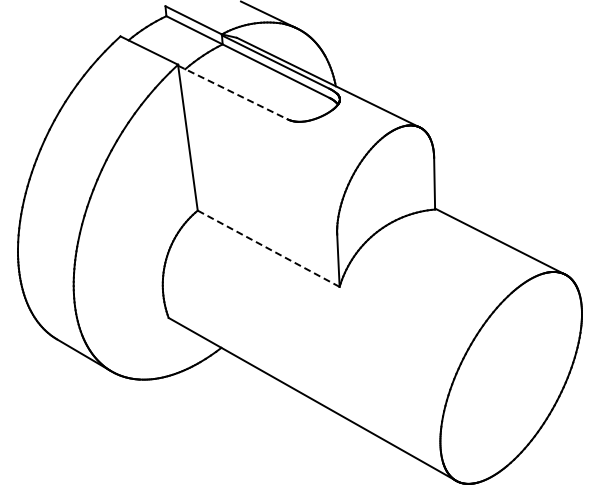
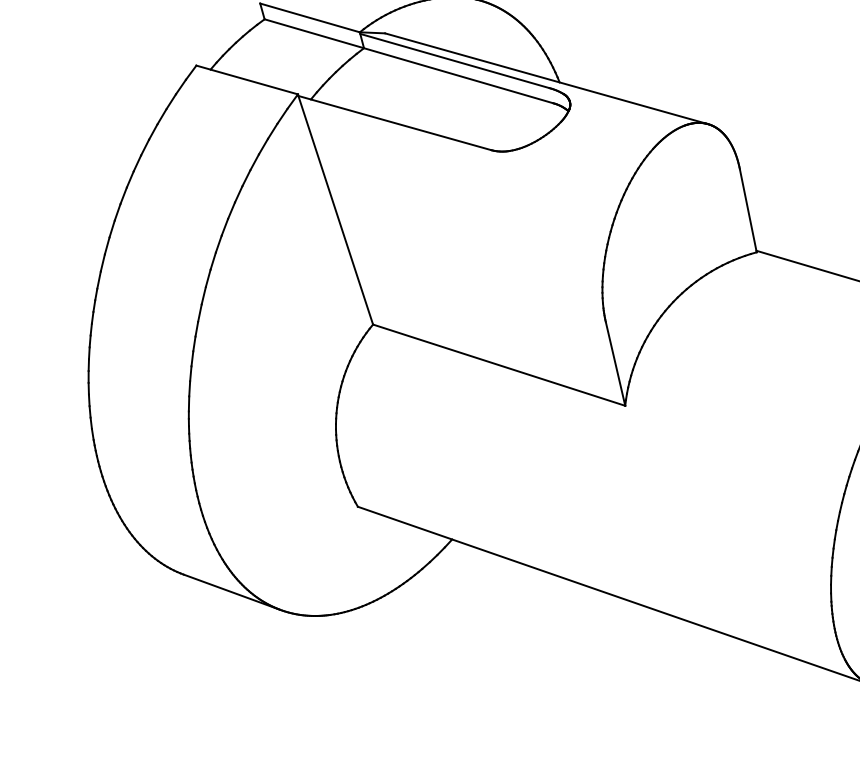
line: (232, 92) -> (394, 123), dashed -> solid
line: (268, 248) -> (498, 364), dashed -> solid

